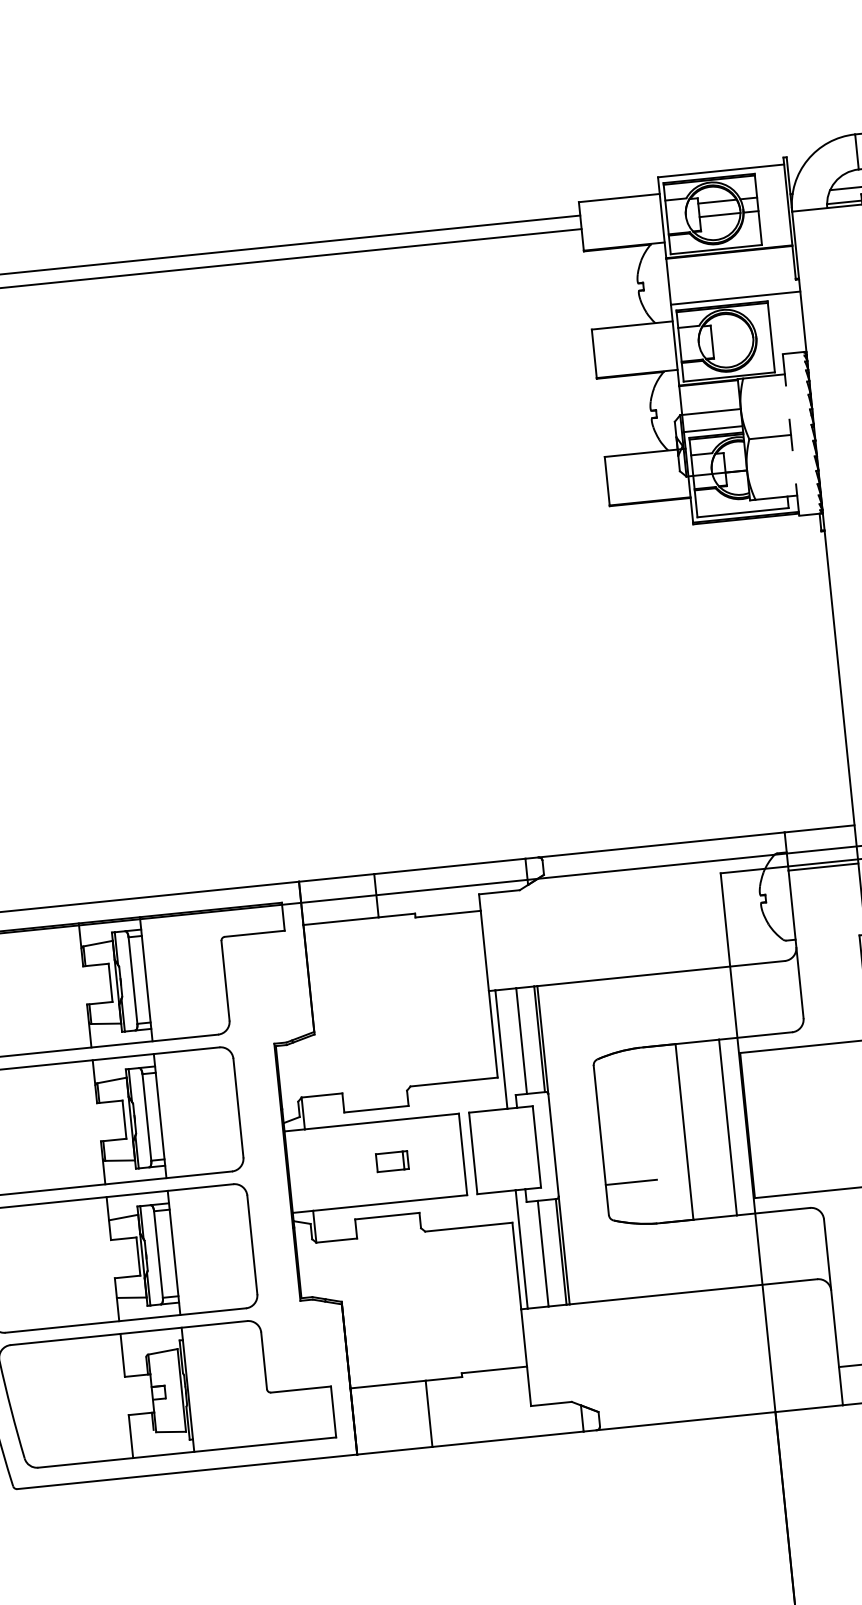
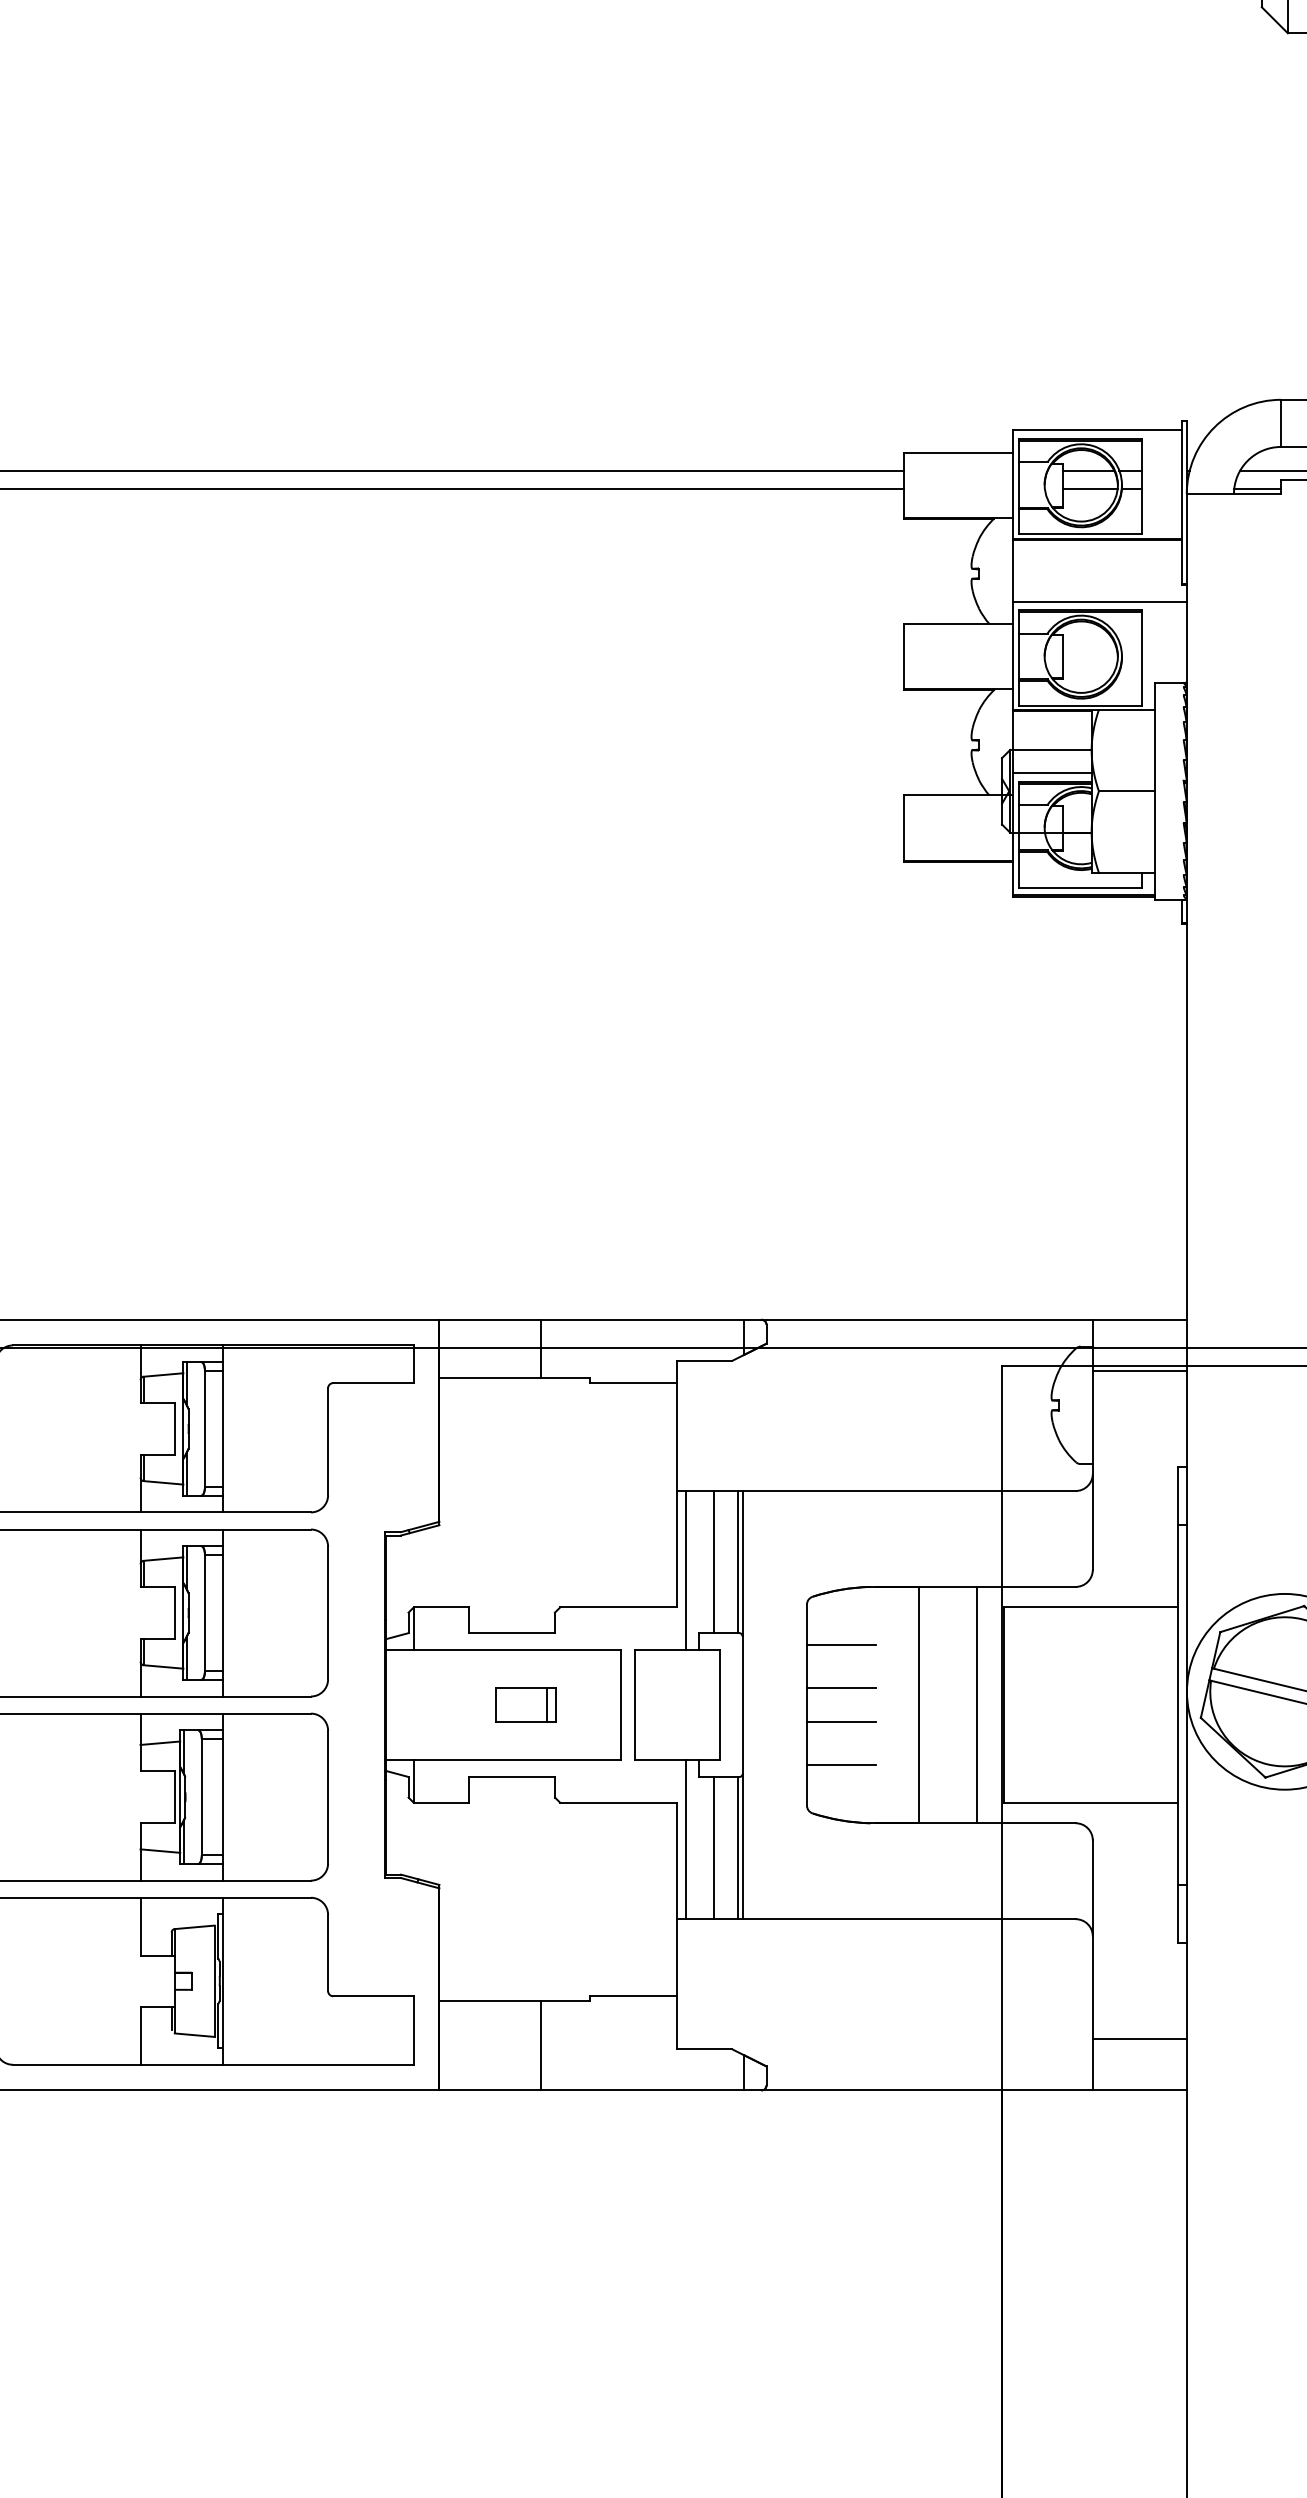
line: (791, 435) -> (1155, 791), dashed -> solid
line: (621, 1093) -> (840, 1645), added
line: (624, 1124) -> (840, 1687), added
line: (627, 1150) -> (840, 1722), added
part: (392, 1161) -> (525, 1704), size x1.43

